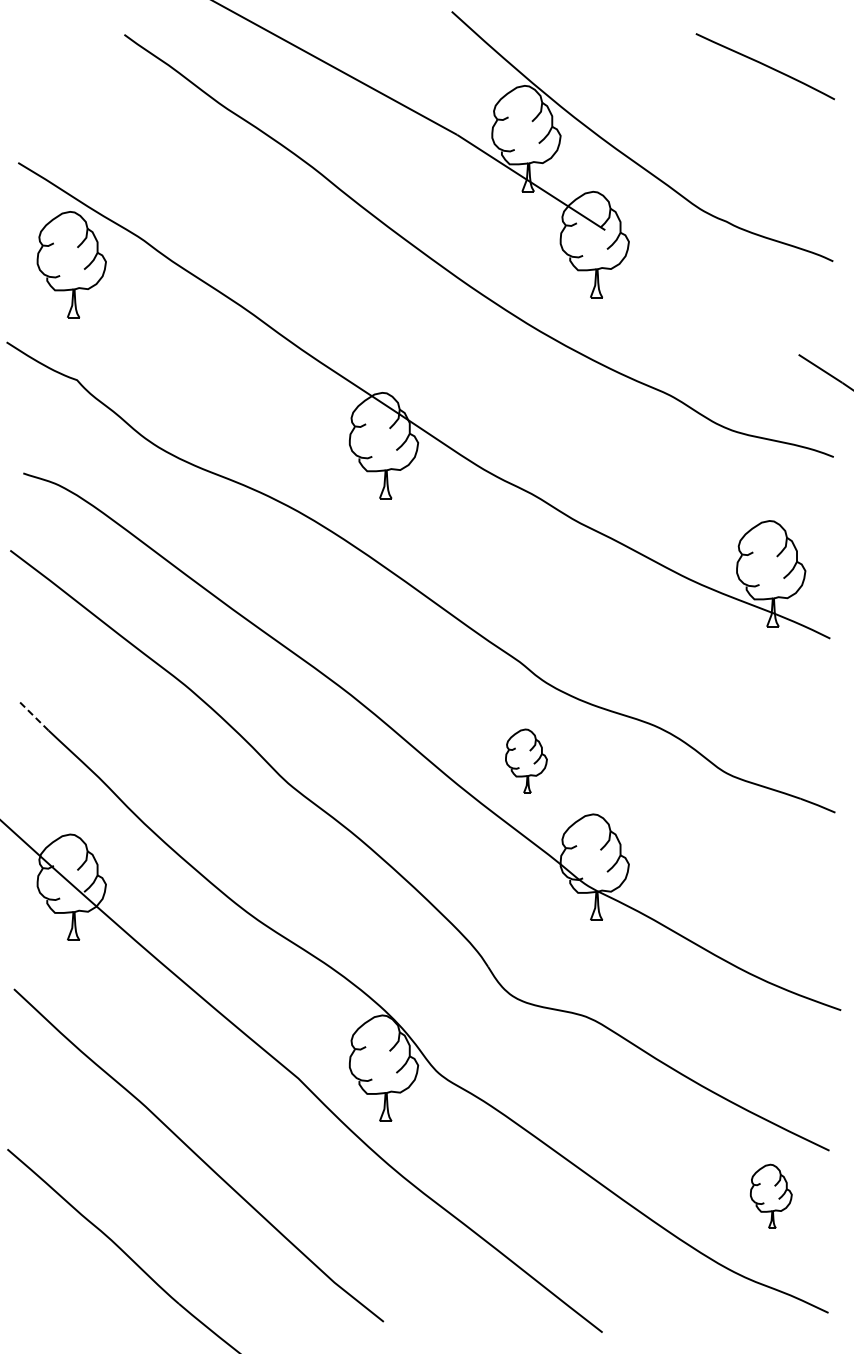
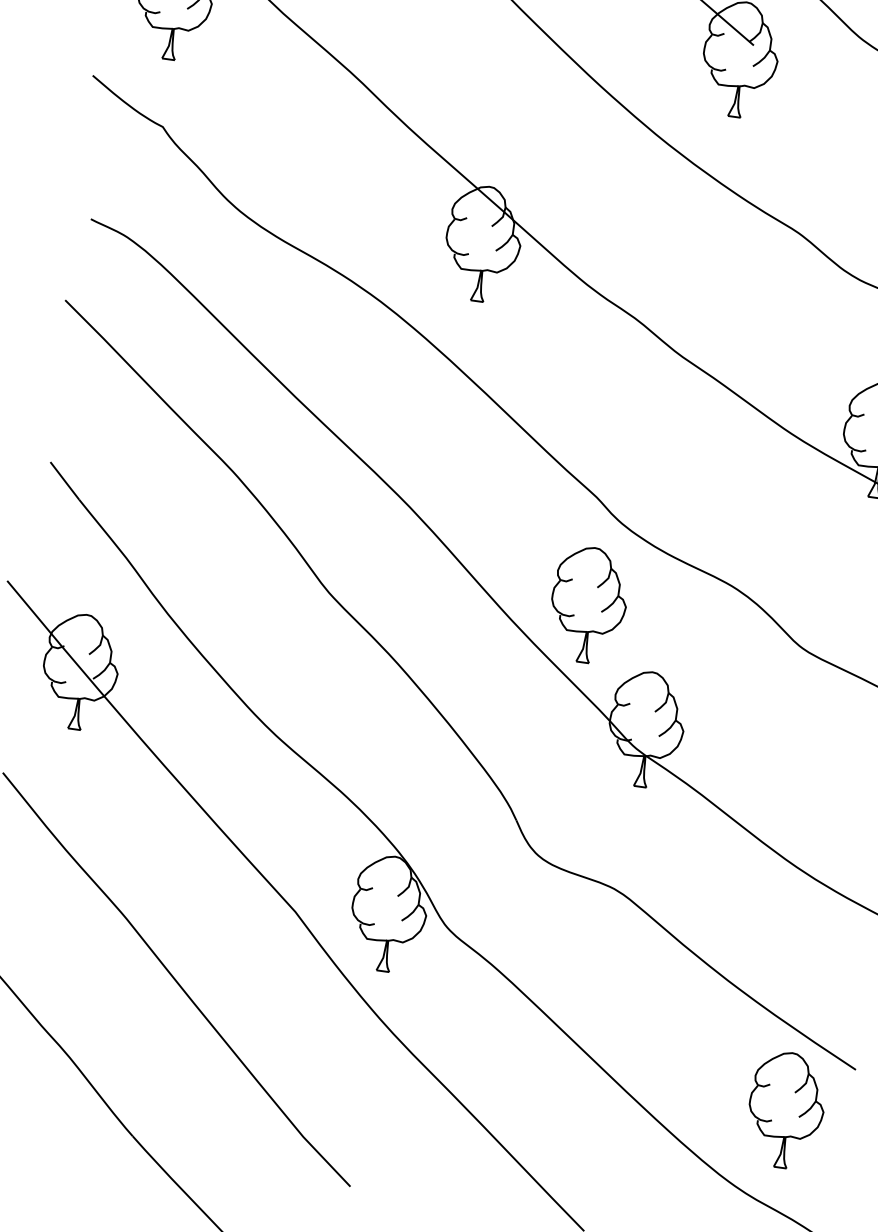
line: (33, 715) -> (65, 481), dashed -> solid
part: (526, 760) -> (588, 604), size x1.67
part: (771, 1196) -> (786, 1110), size x1.67

